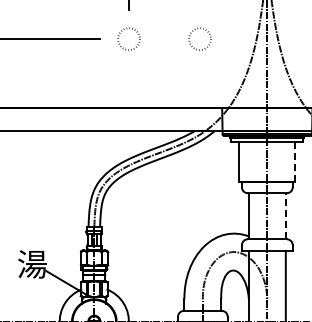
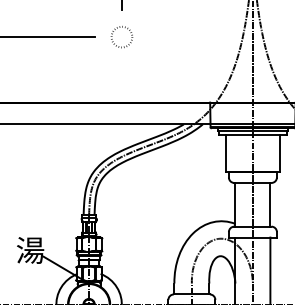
circle: (199, 38) -> (188, 36), removed
line: (295, 162) -> (279, 153), dashed -> solid
line: (285, 215) -> (270, 204), dashed -> solid

